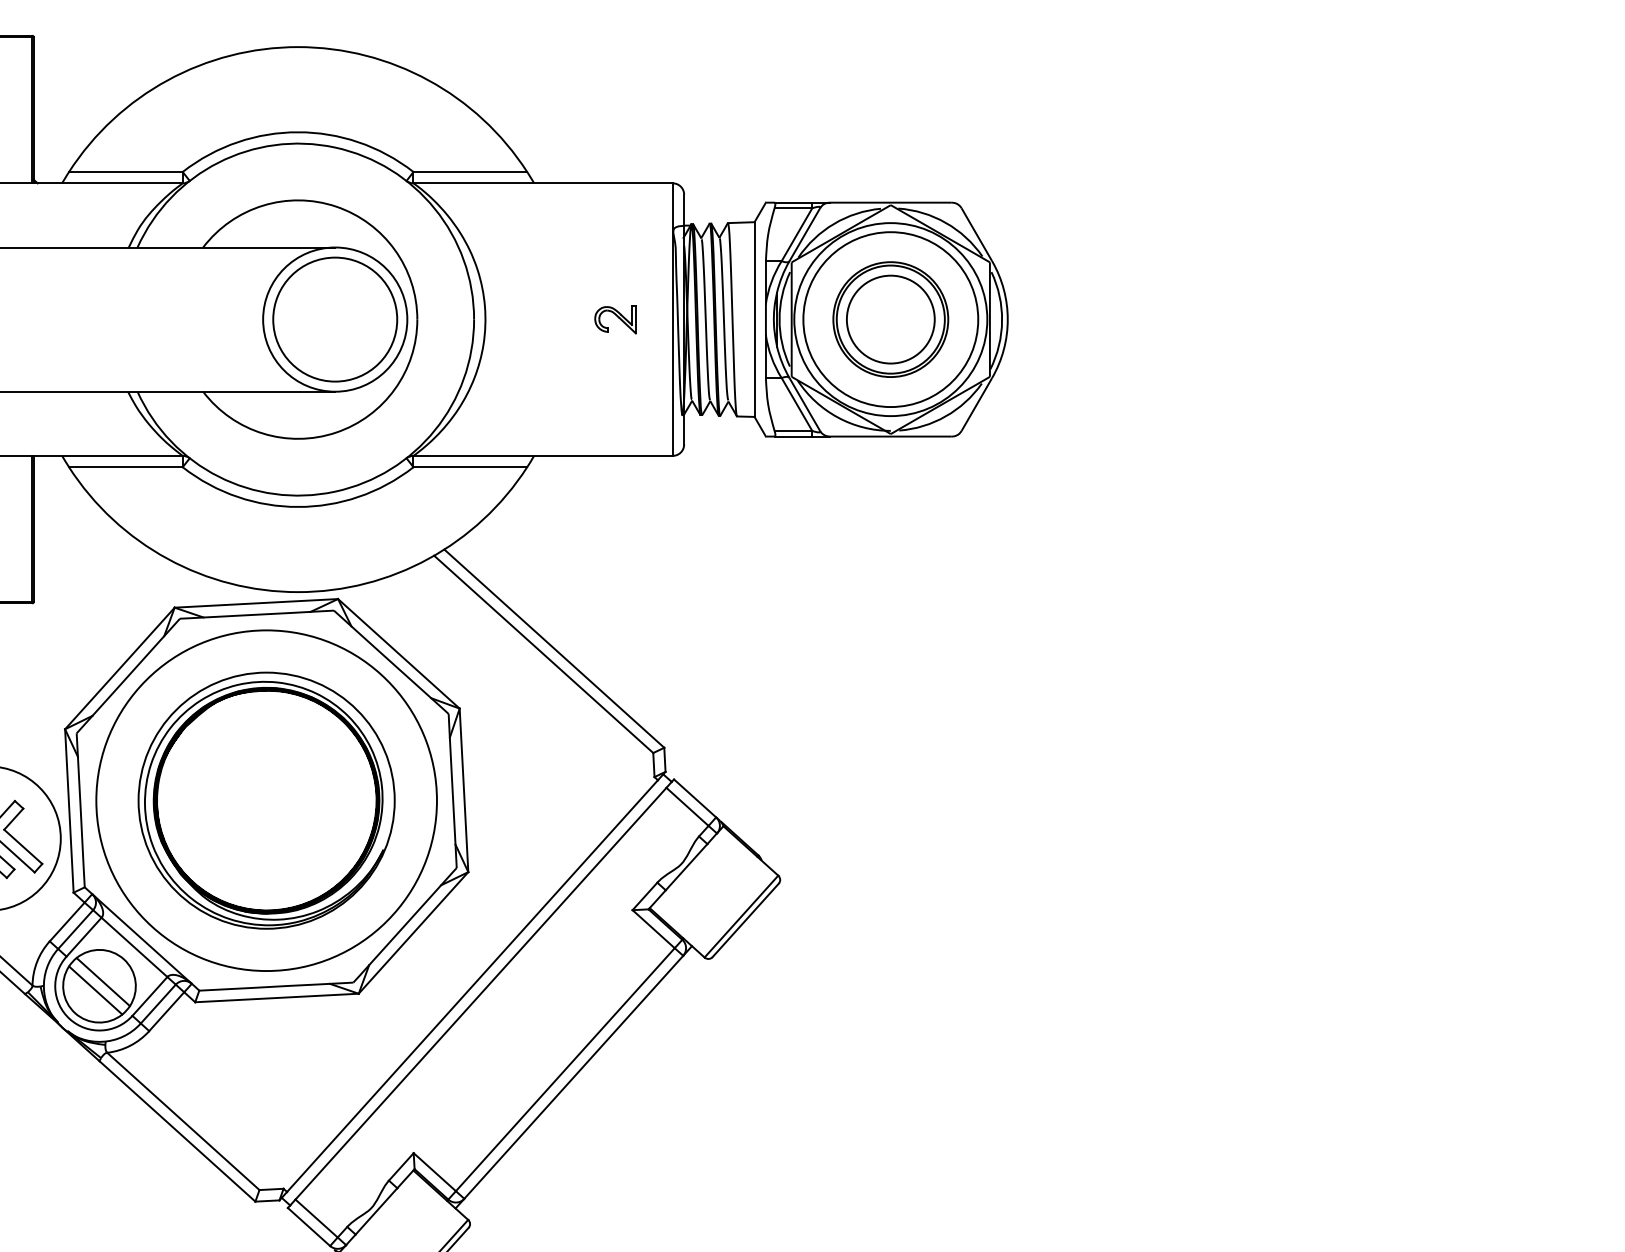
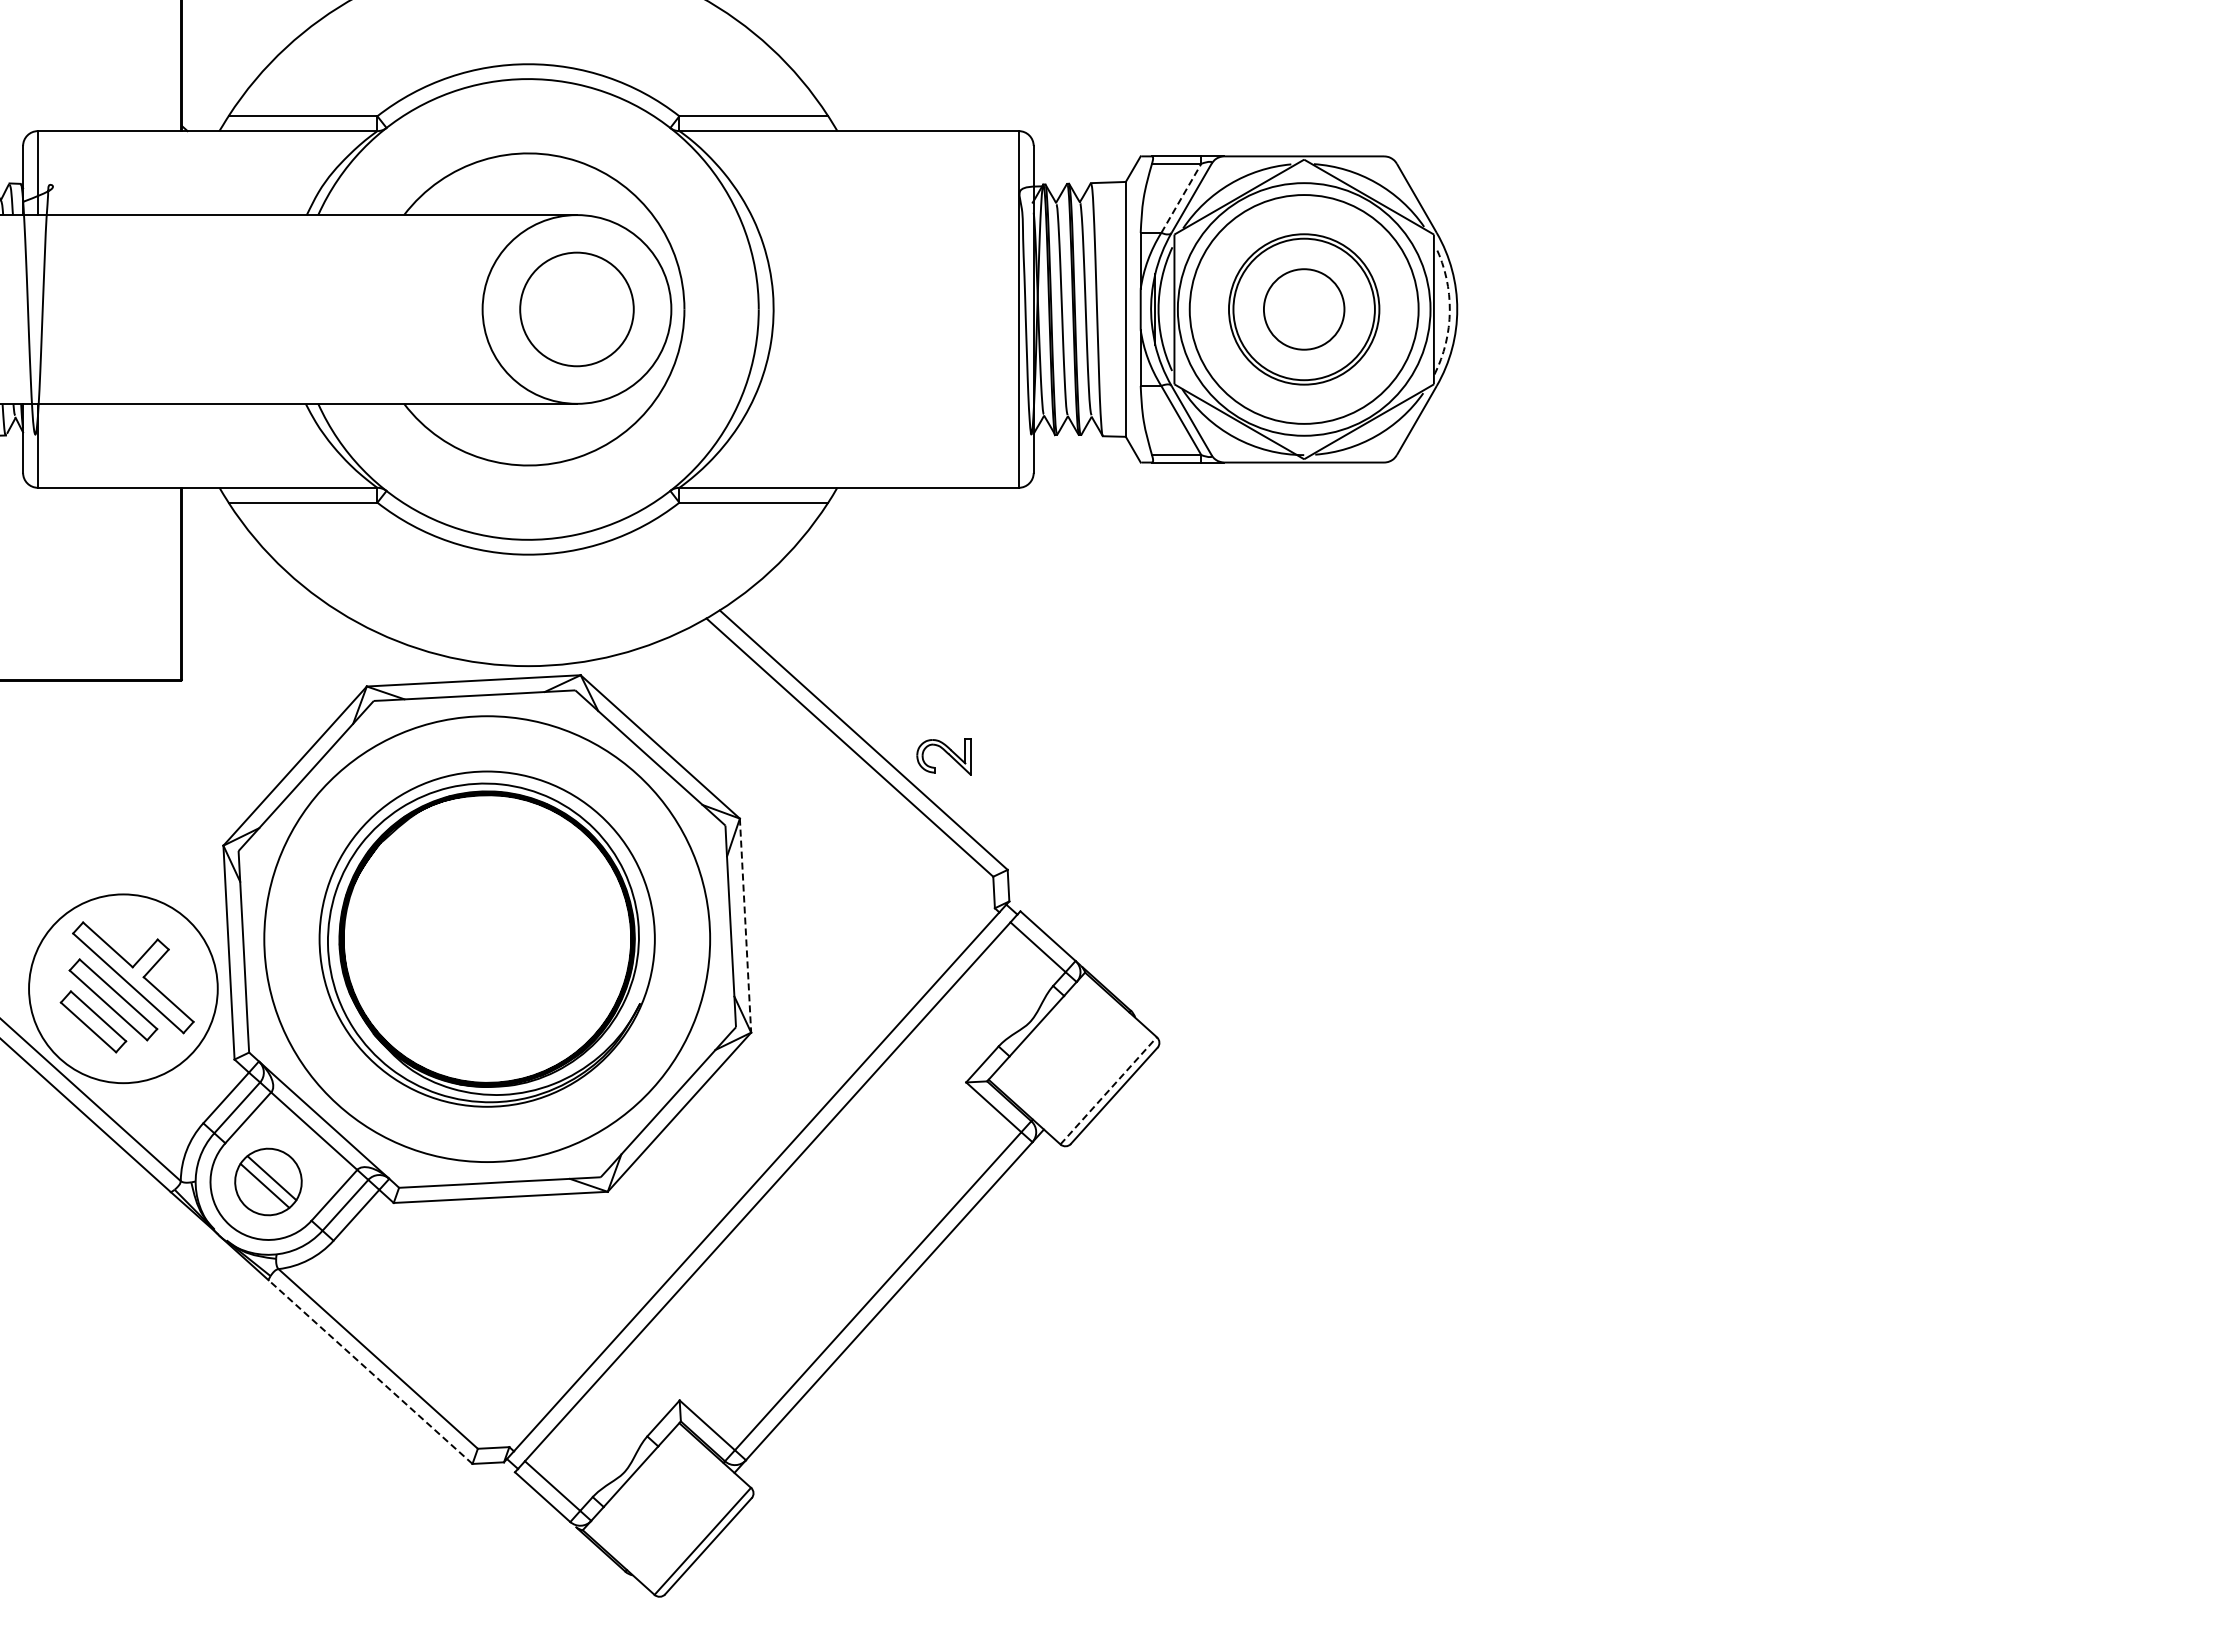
line: (797, 234) -> (1181, 198), solid -> dashed
circle: (890, 318) -> (1303, 308), size x0.7
circle: (334, 319) -> (576, 309), size x0.7
part: (615, 319) -> (943, 756), moved
arc: (1001, 321) -> (1449, 311), solid -> dashed
line: (463, 791) -> (745, 926), solid -> dashed
line: (742, 916) -> (1109, 1090), solid -> dashed
part: (99, 985) -> (268, 1181), size x0.7
line: (177, 1131) -> (370, 1371), solid -> dashed

